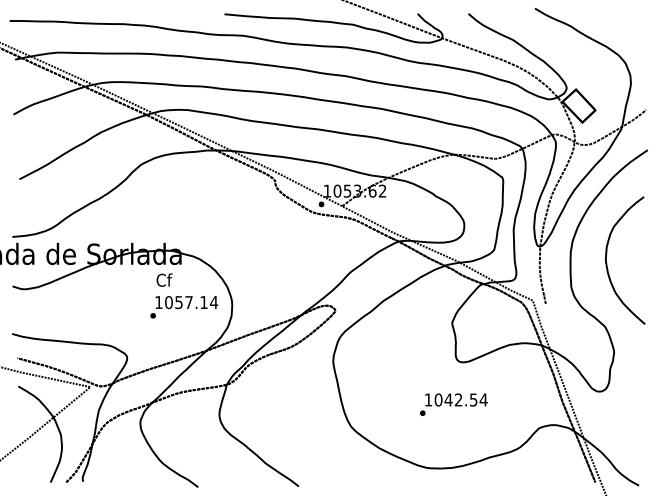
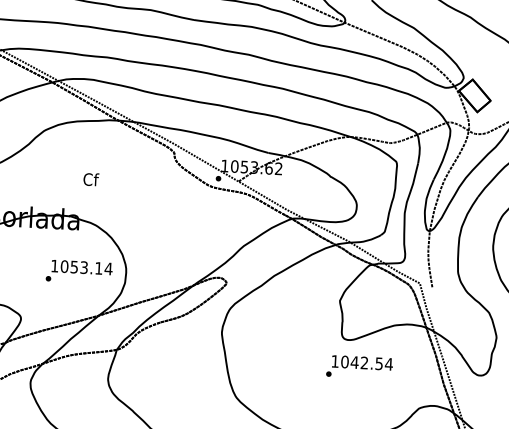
text: (164, 279) -> (91, 178), moved
text: (188, 302) -> (83, 267), 1057.14 -> 1053.14
text: (453, 404) -> (359, 367), moved

